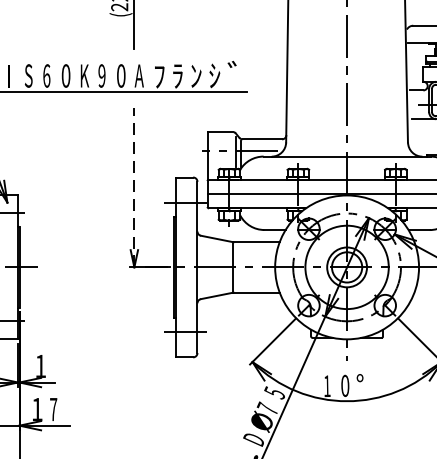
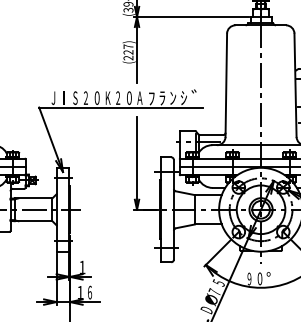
text: (45, 74) -> (85, 97), 6 -> 2
text: (102, 76) -> (118, 98), 9 -> 2
line: (135, 186) -> (137, 162), dashed -> solid
text: (327, 385) -> (249, 278), 1 -> 9
text: (52, 409) -> (89, 292), 7 -> 6

